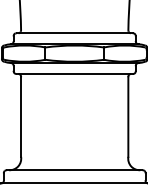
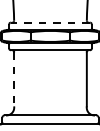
line: (74, 33) -> (50, 22), solid -> dashed
line: (21, 117) -> (14, 79), solid -> dashed

